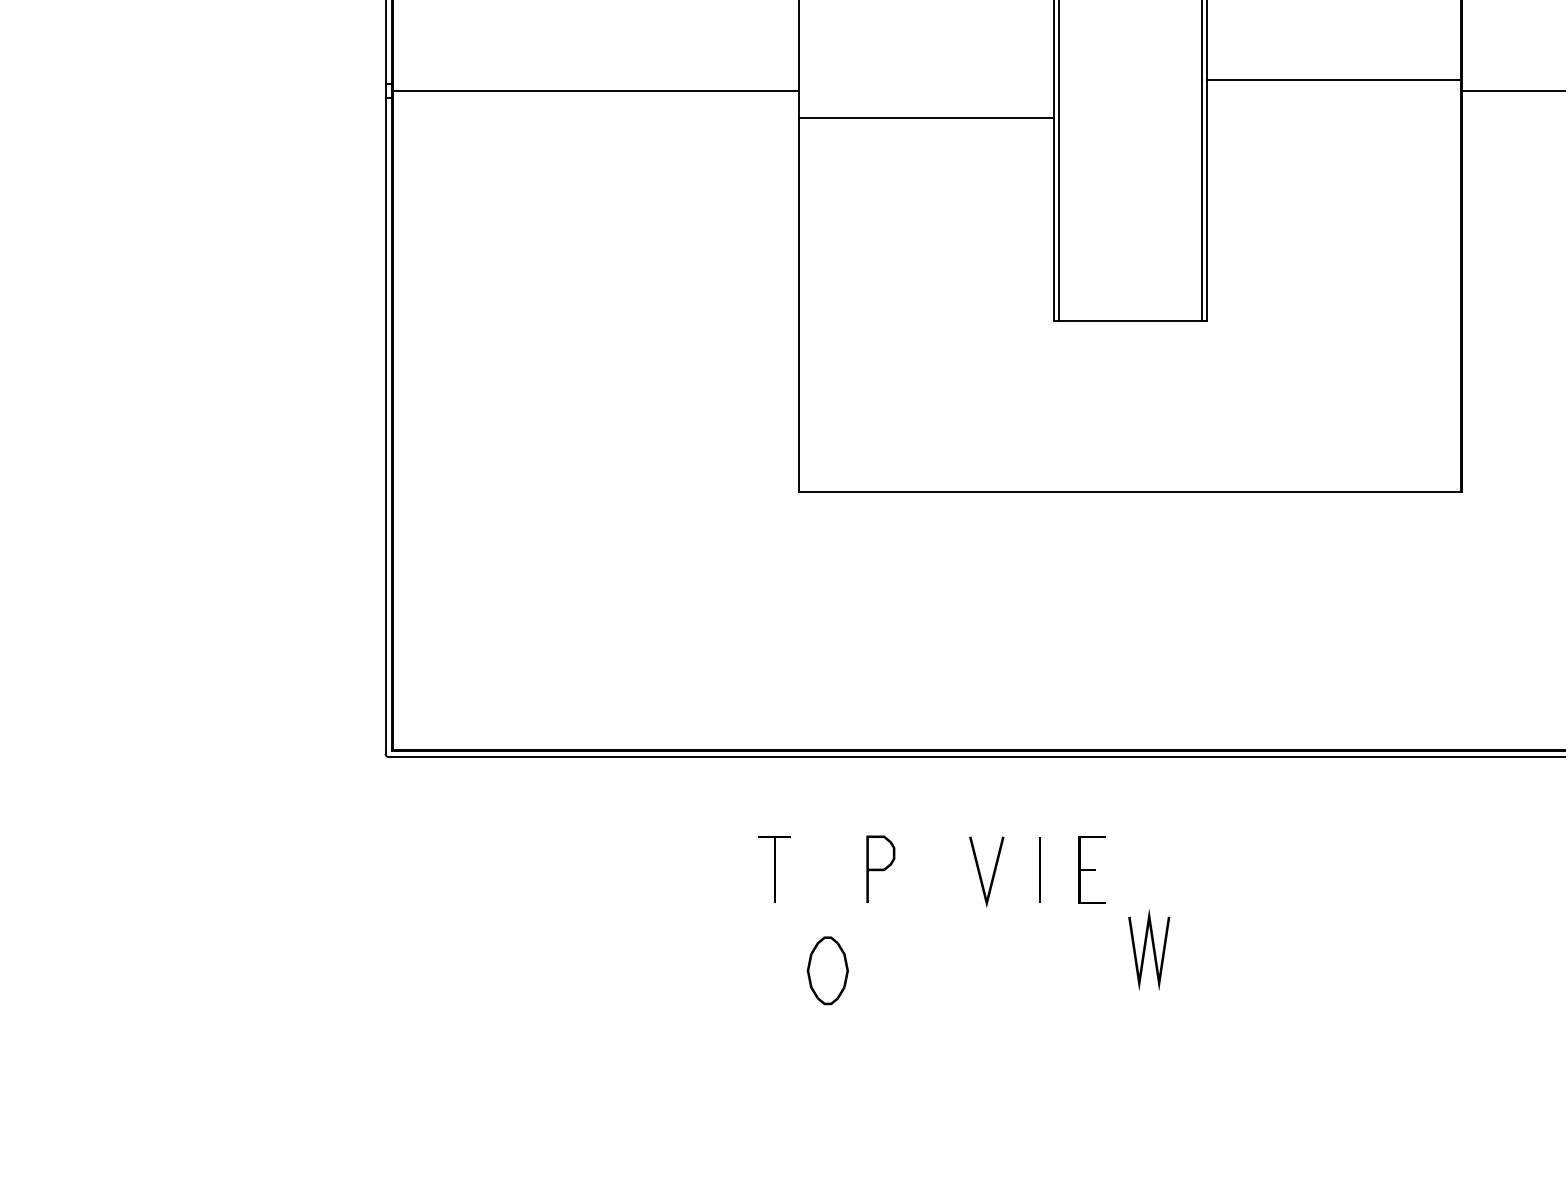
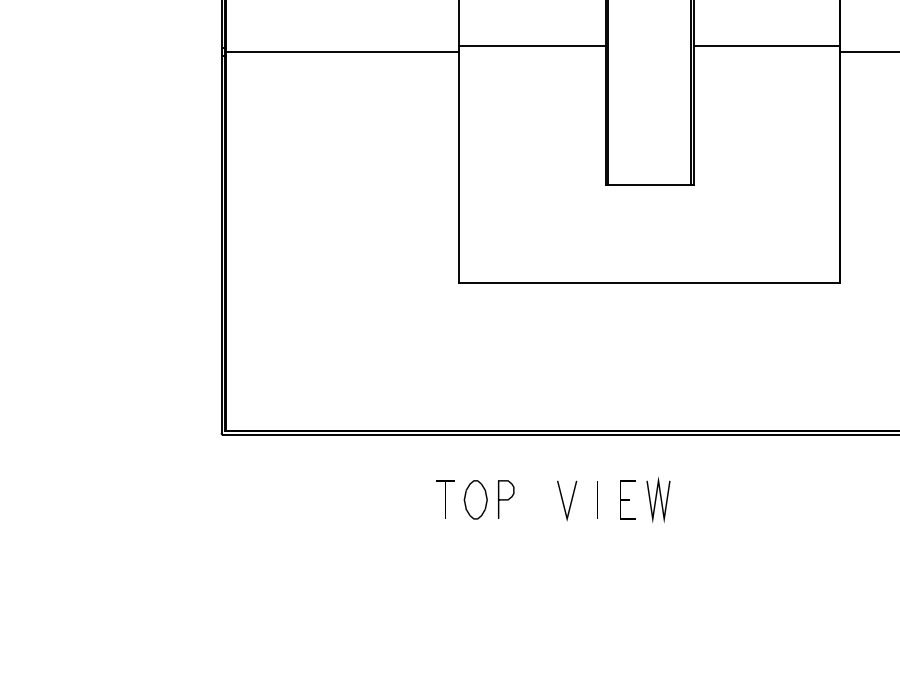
line: (926, 117) -> (532, 45), moved
line: (1145, 949) -> (656, 499), moved
part: (827, 970) -> (475, 499), moved

